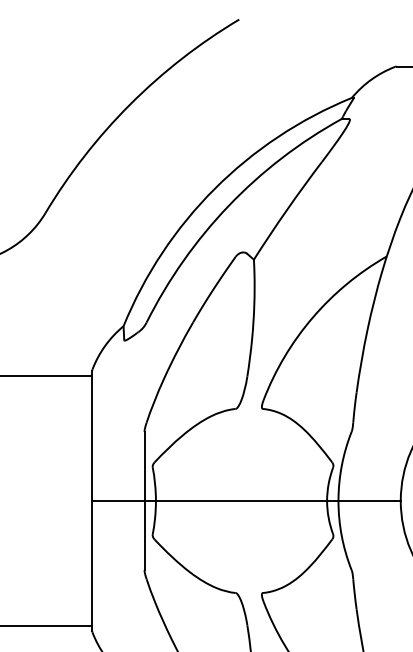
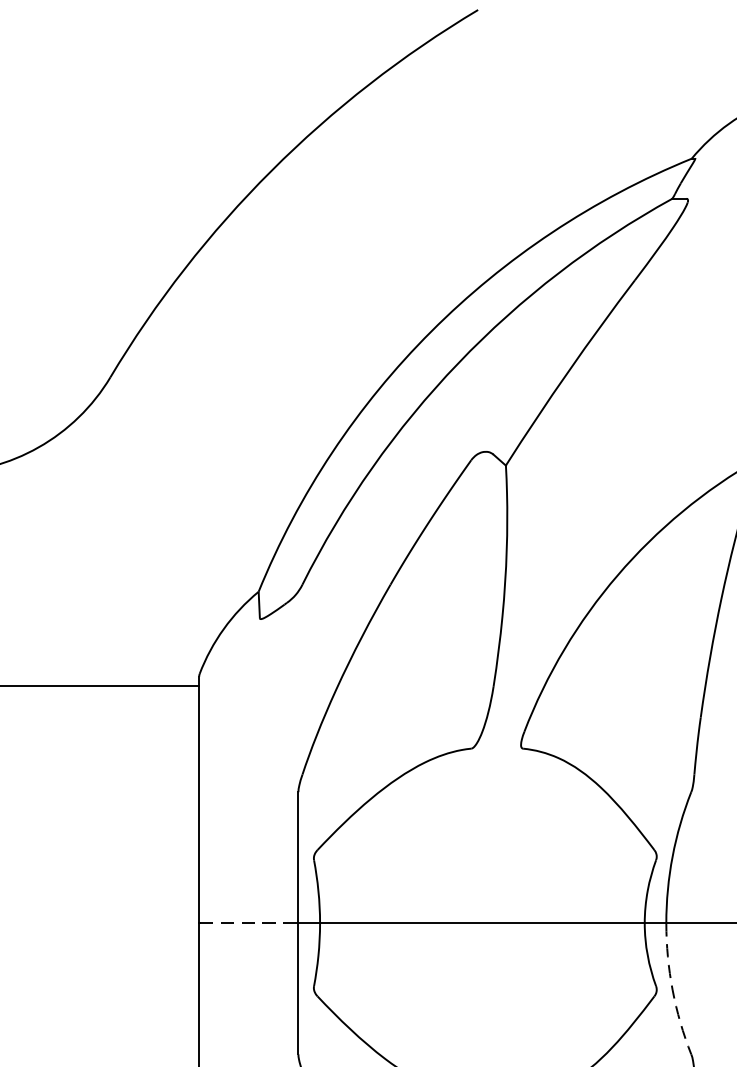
line: (118, 500) -> (249, 922), solid -> dashed
arc: (341, 536) -> (672, 990), solid -> dashed

